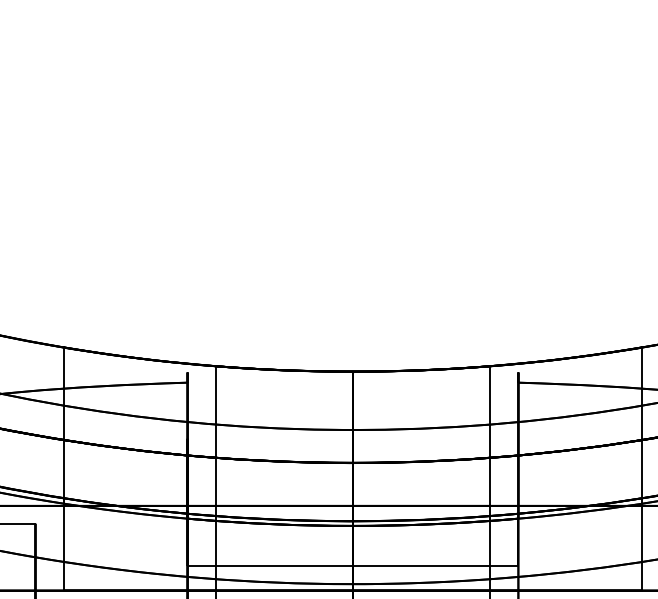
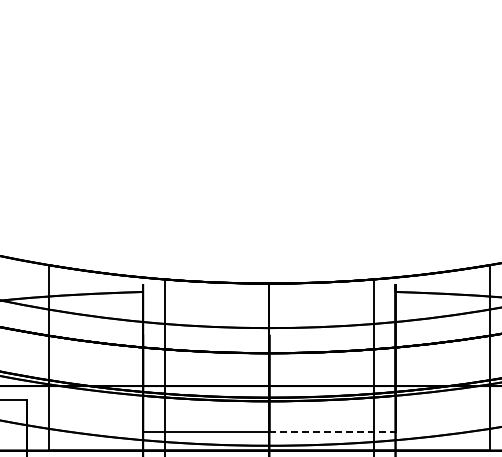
line: (435, 565) -> (332, 431), solid -> dashed

